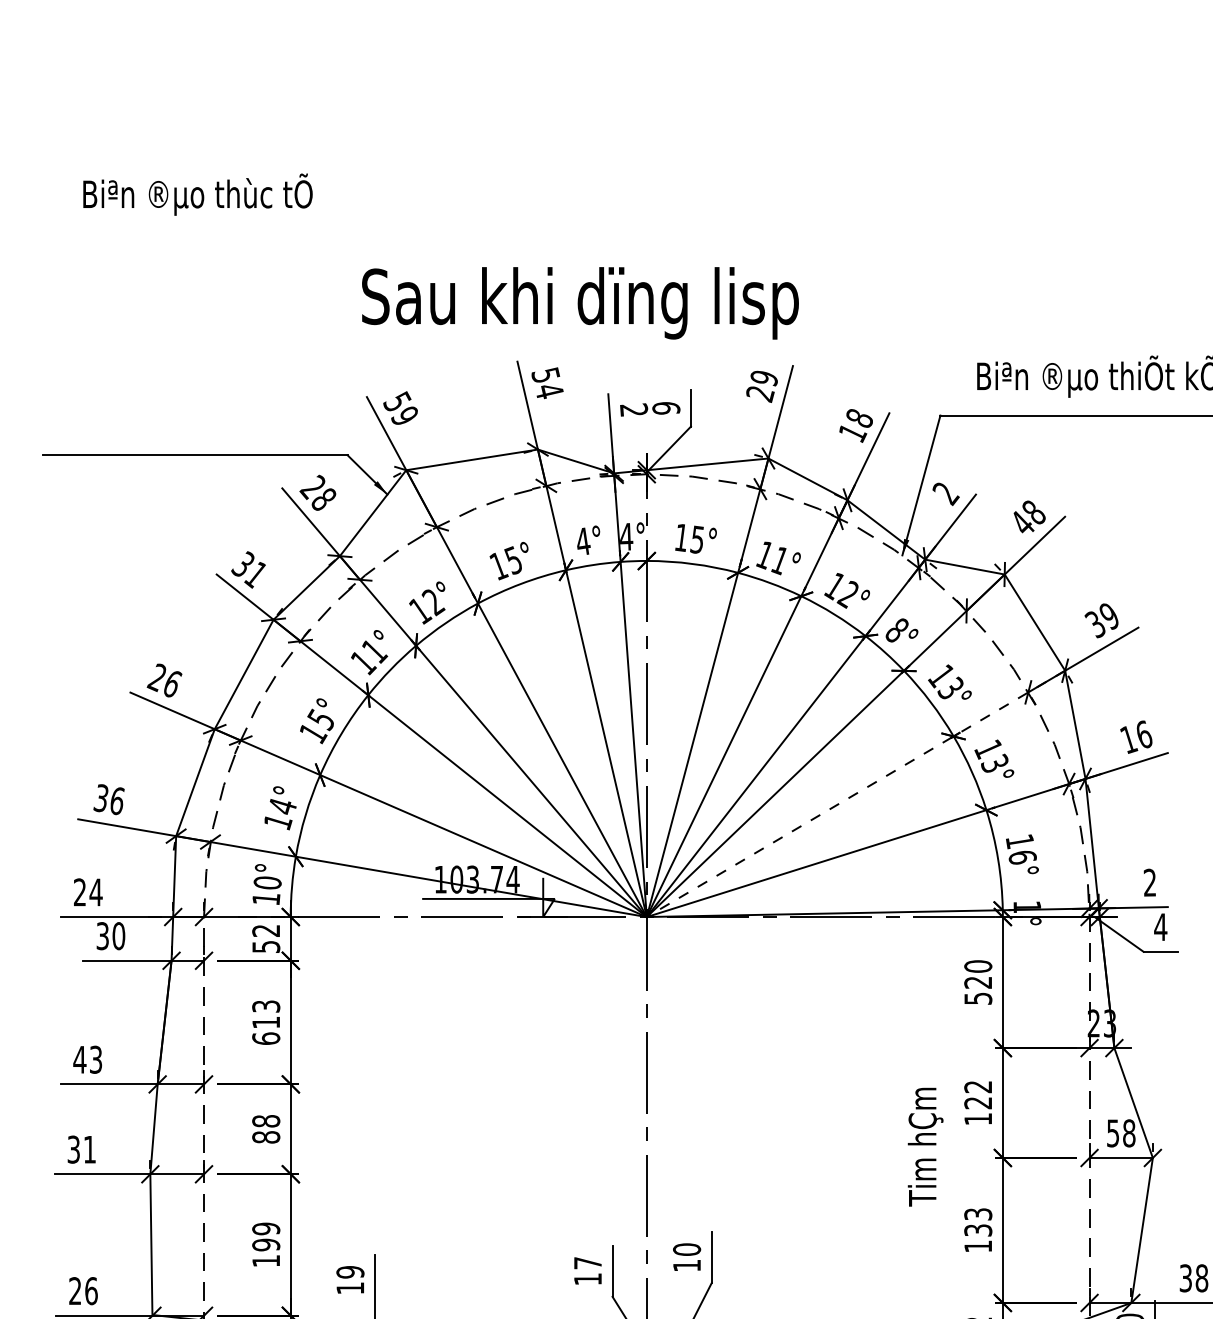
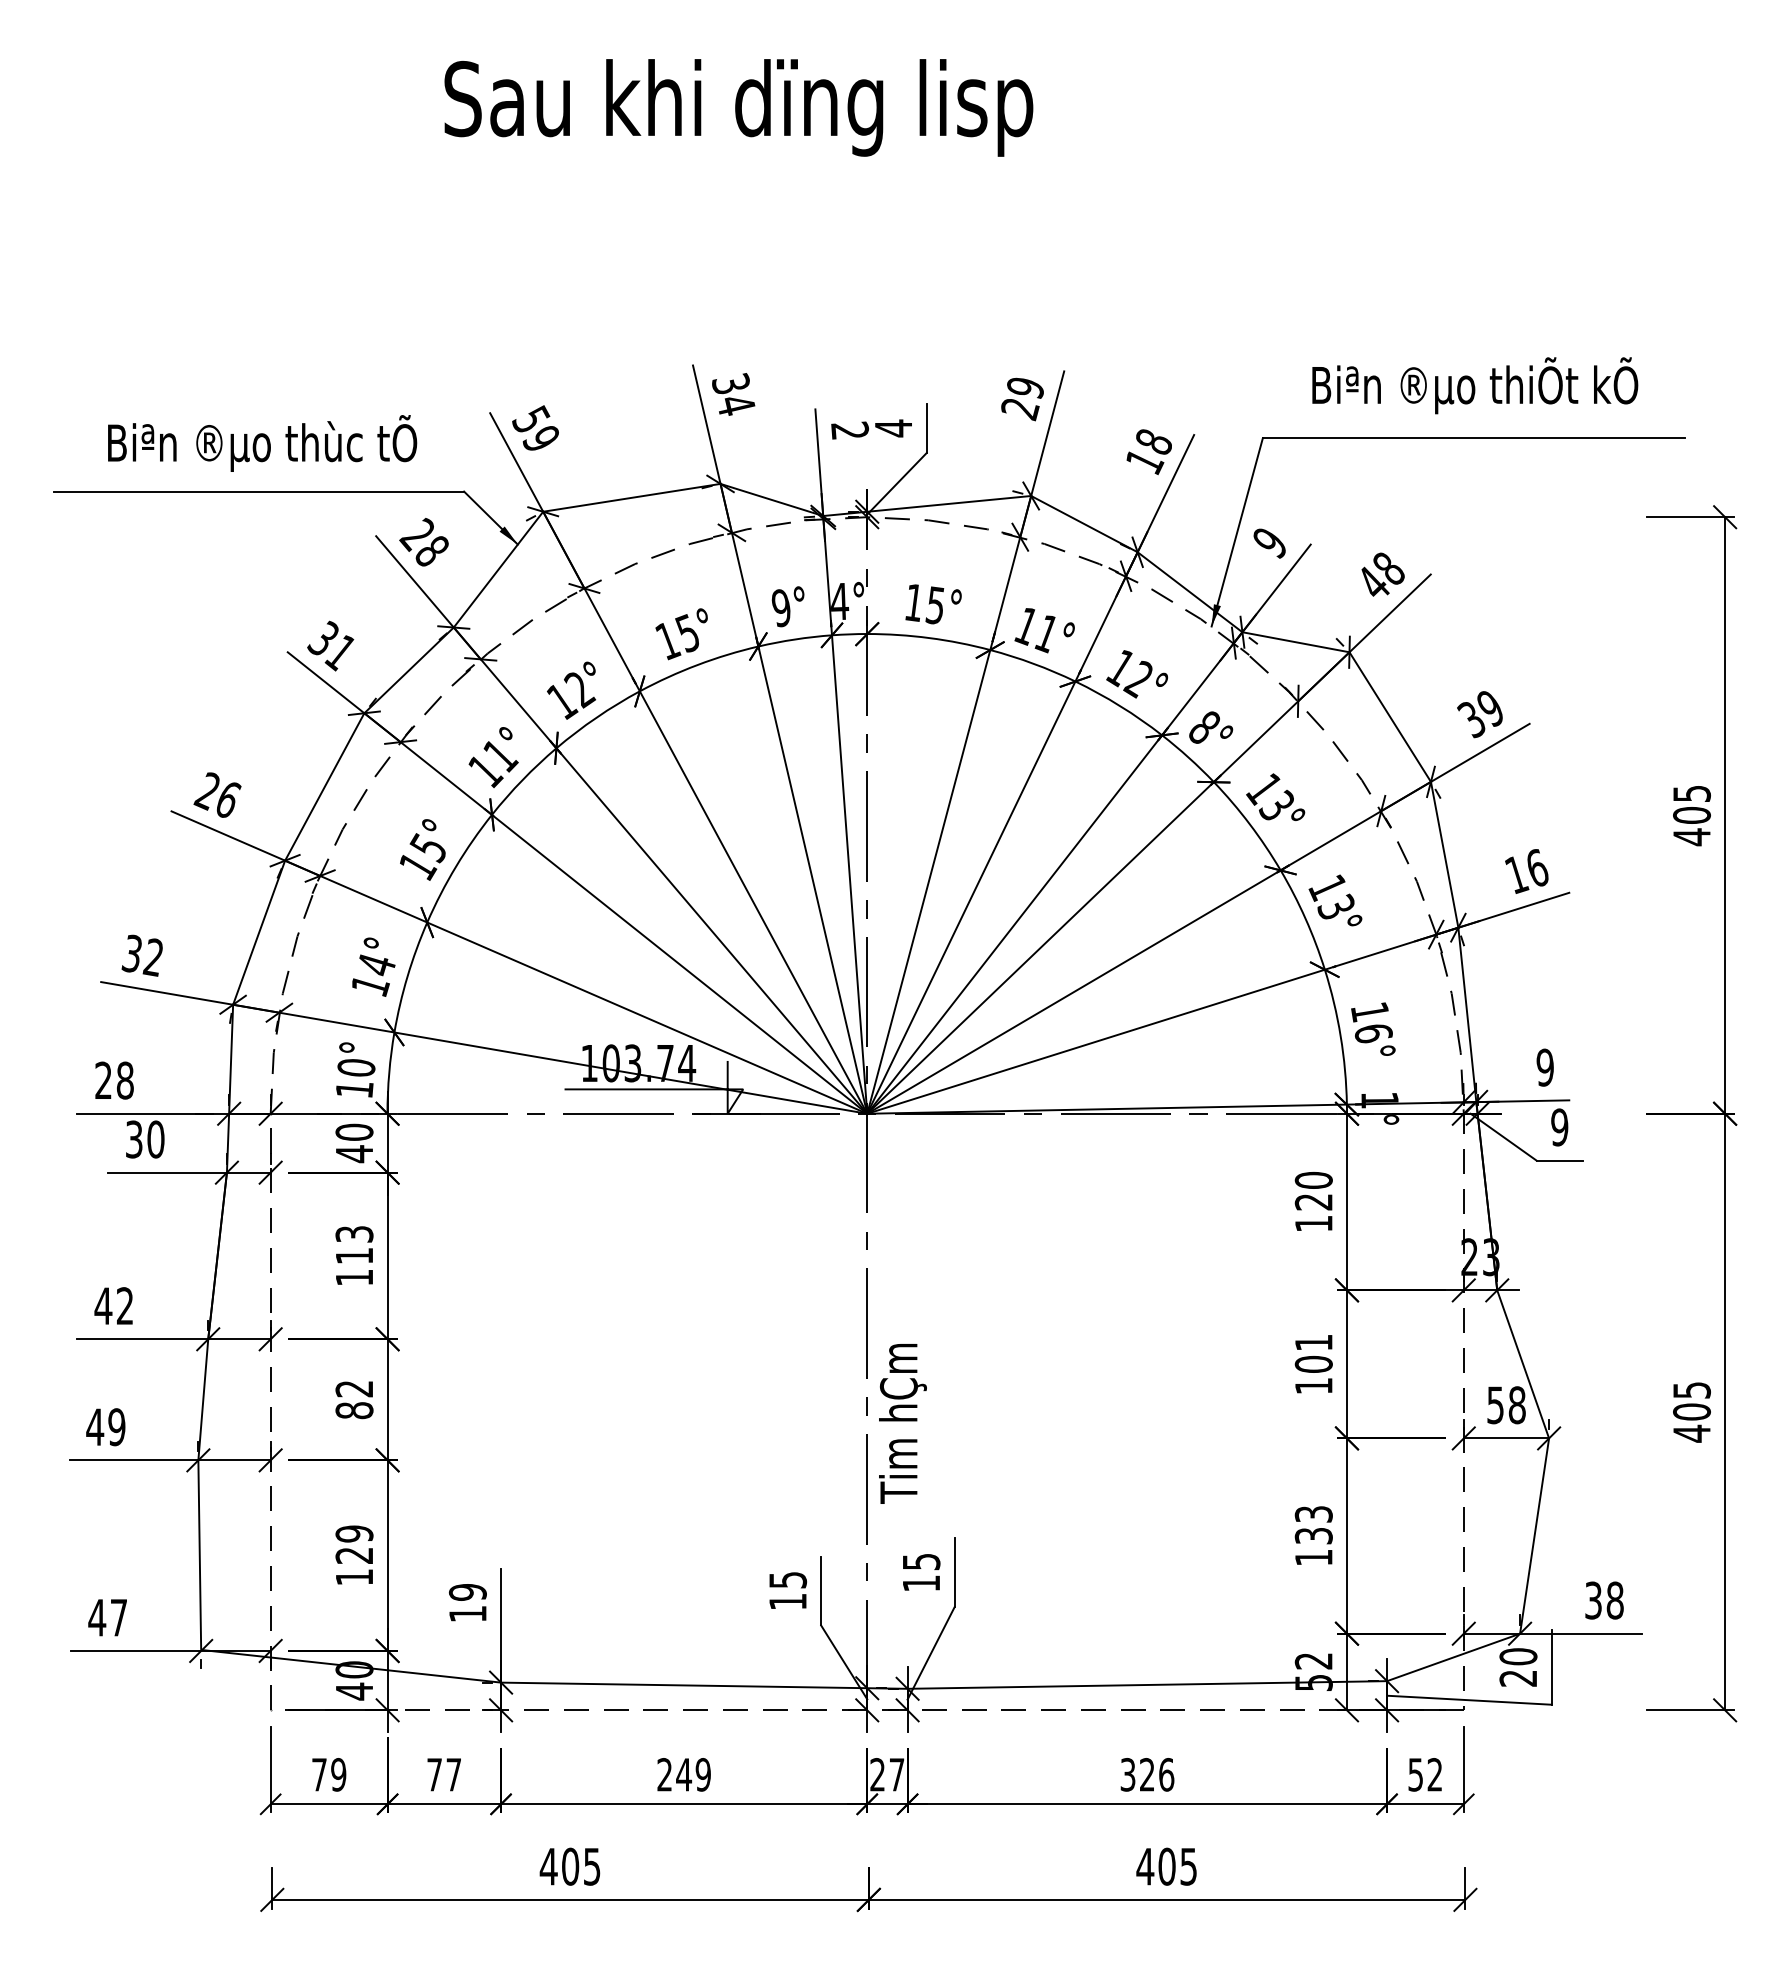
text: (197, 194) -> (262, 443), moved
text: (580, 303) -> (738, 107), moved
text: (546, 375) -> (731, 383), 54 -> 34
text: (666, 408) -> (893, 428), 9 -> 4
text: (946, 494) -> (1270, 544), 2 -> 9
text: (583, 542) -> (781, 608), 4° -> 9°
line: (855, 794) -> (1148, 948), dashed -> solid
text: (116, 801) -> (152, 957), 36 -> 32
text: (1149, 882) -> (1544, 1067), 2 -> 9
text: (96, 892) -> (125, 1080), 24 -> 28
text: (1160, 927) -> (1559, 1127), 4 -> 9
text: (266, 939) -> (354, 1143), 52 -> 40
text: (978, 998) -> (1313, 1223), 520 -> 120
text: (266, 1038) -> (354, 1277), 613 -> 113
text: (96, 1060) -> (125, 1306), 43 -> 42
text: (978, 1094) -> (1313, 1353), 122 -> 101
text: (266, 1120) -> (354, 1388), 88 -> 82
text: (925, 1146) -> (902, 1423), moved
text: (81, 1149) -> (105, 1427), 31 -> 49
text: (266, 1244) -> (354, 1555), 199 -> 129
text: (687, 1249) -> (921, 1561), 10 -> 15
text: (588, 1263) -> (788, 1580), 17 -> 15
text: (82, 1290) -> (107, 1617), 26 -> 47

